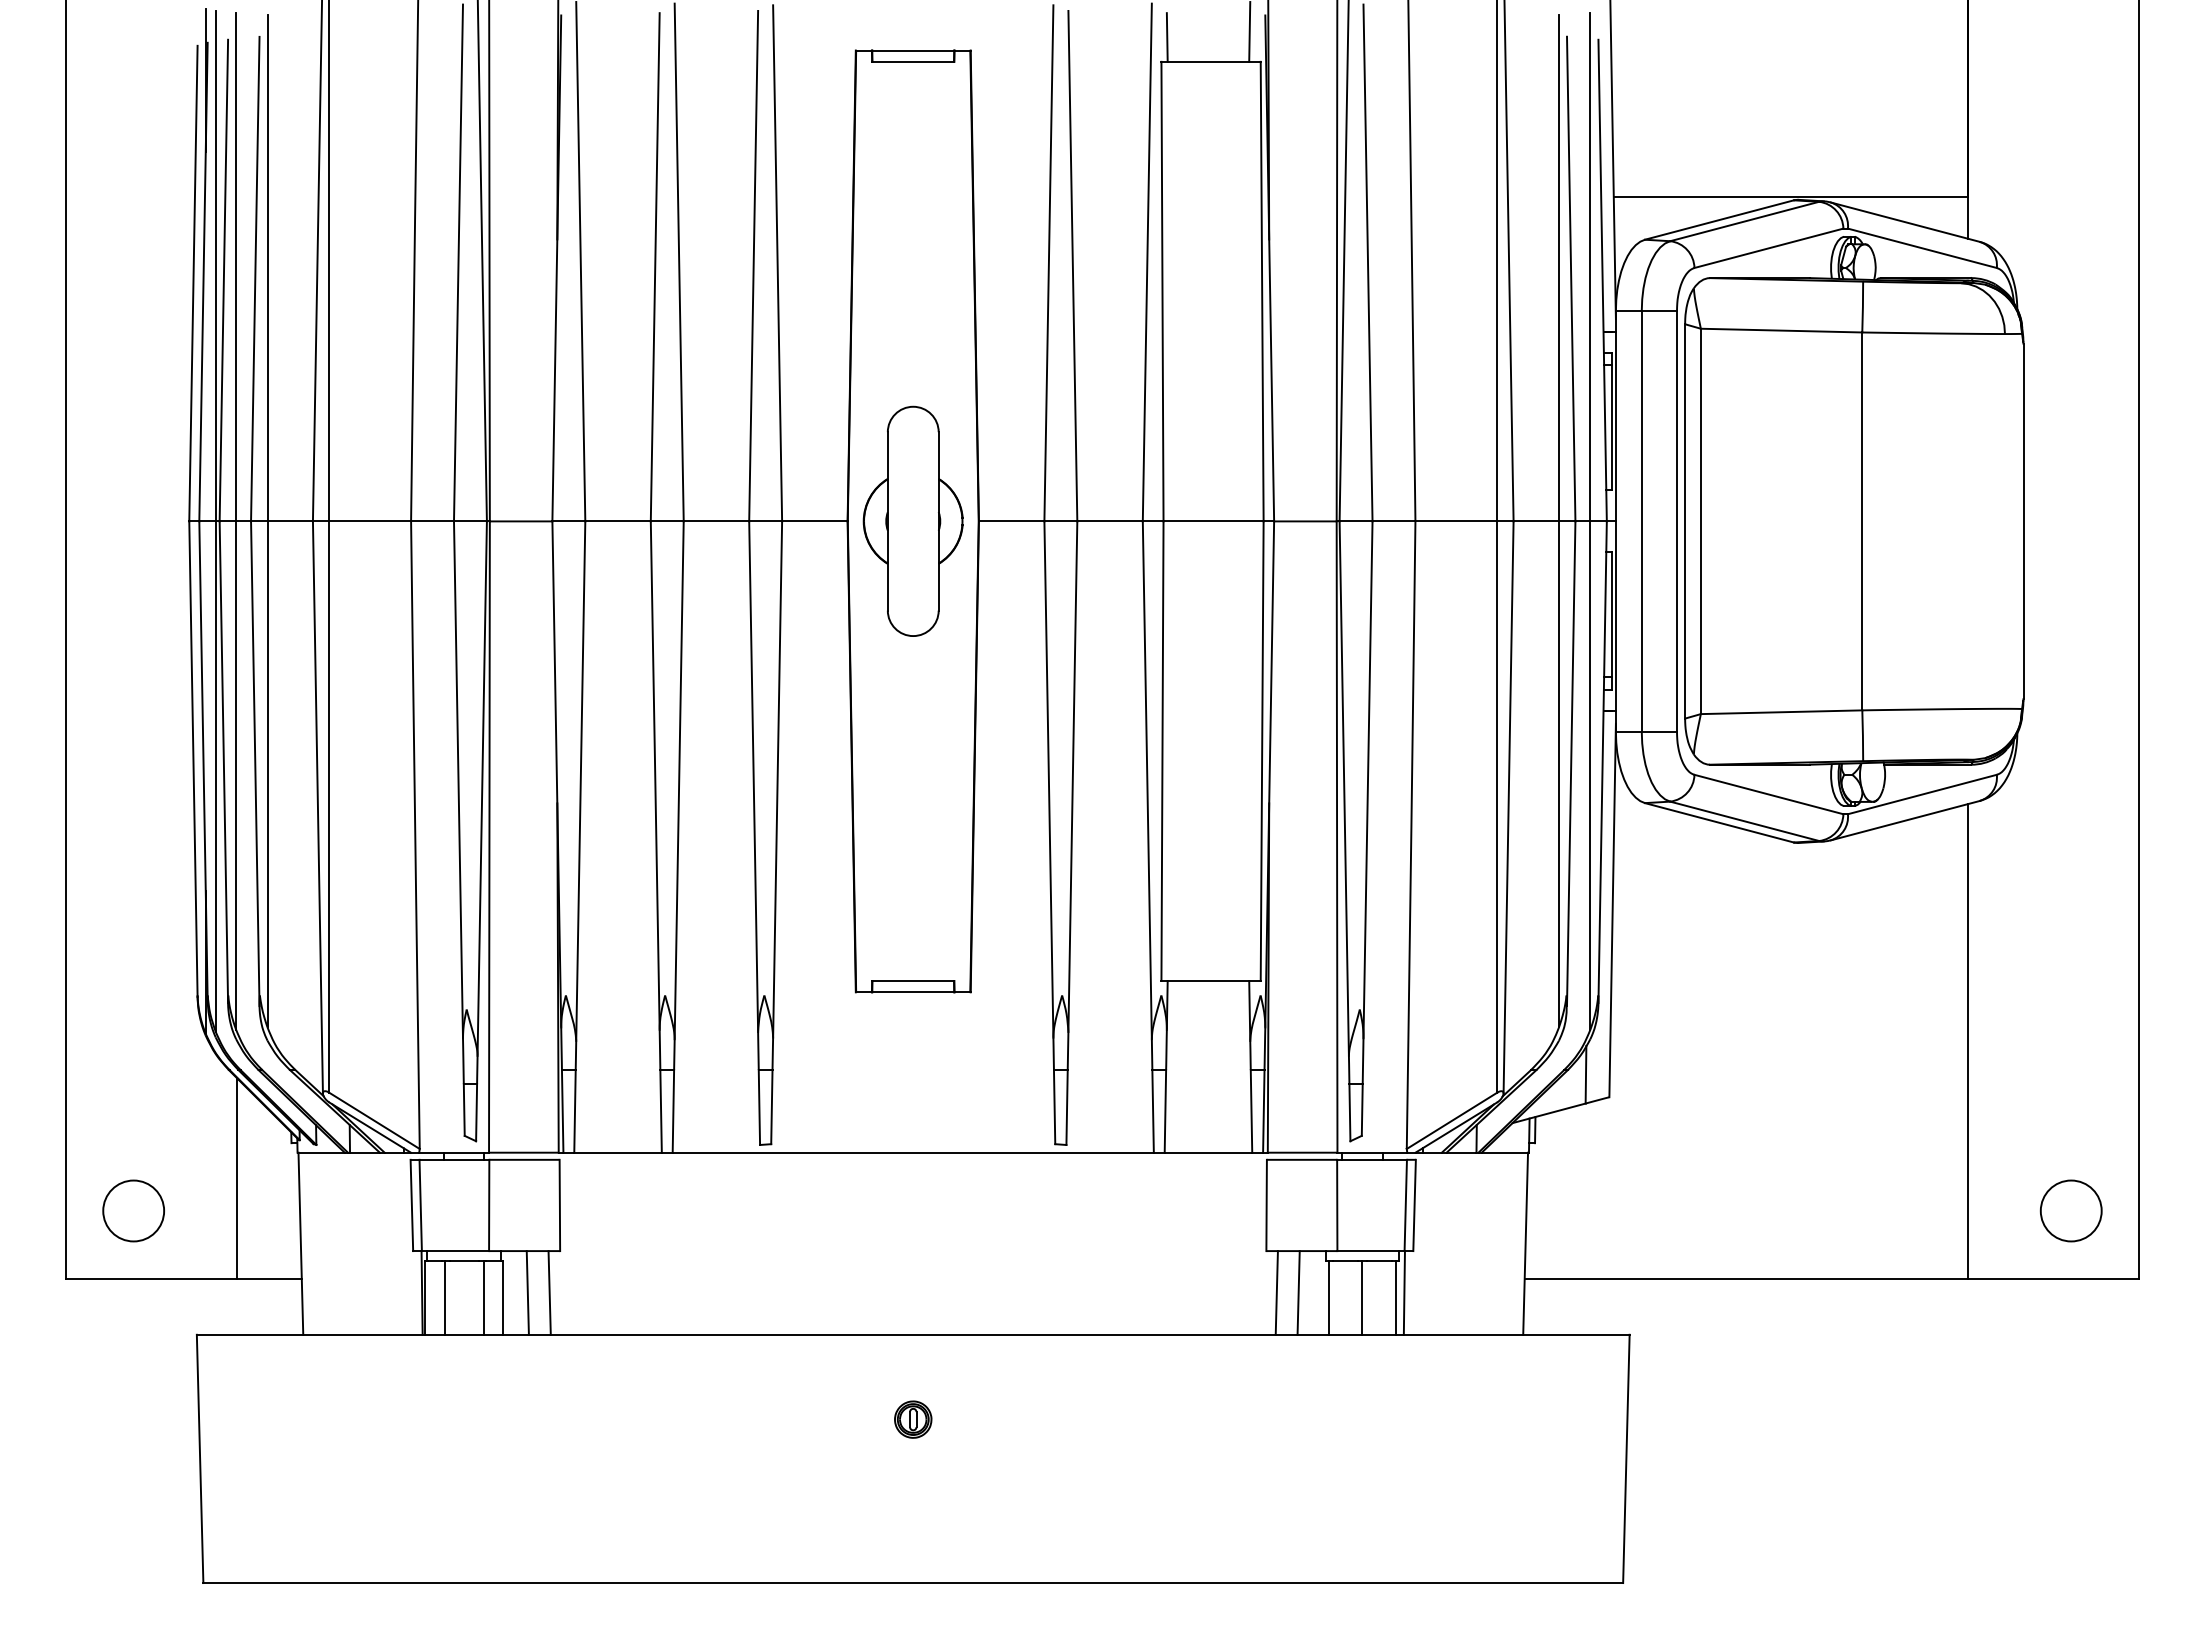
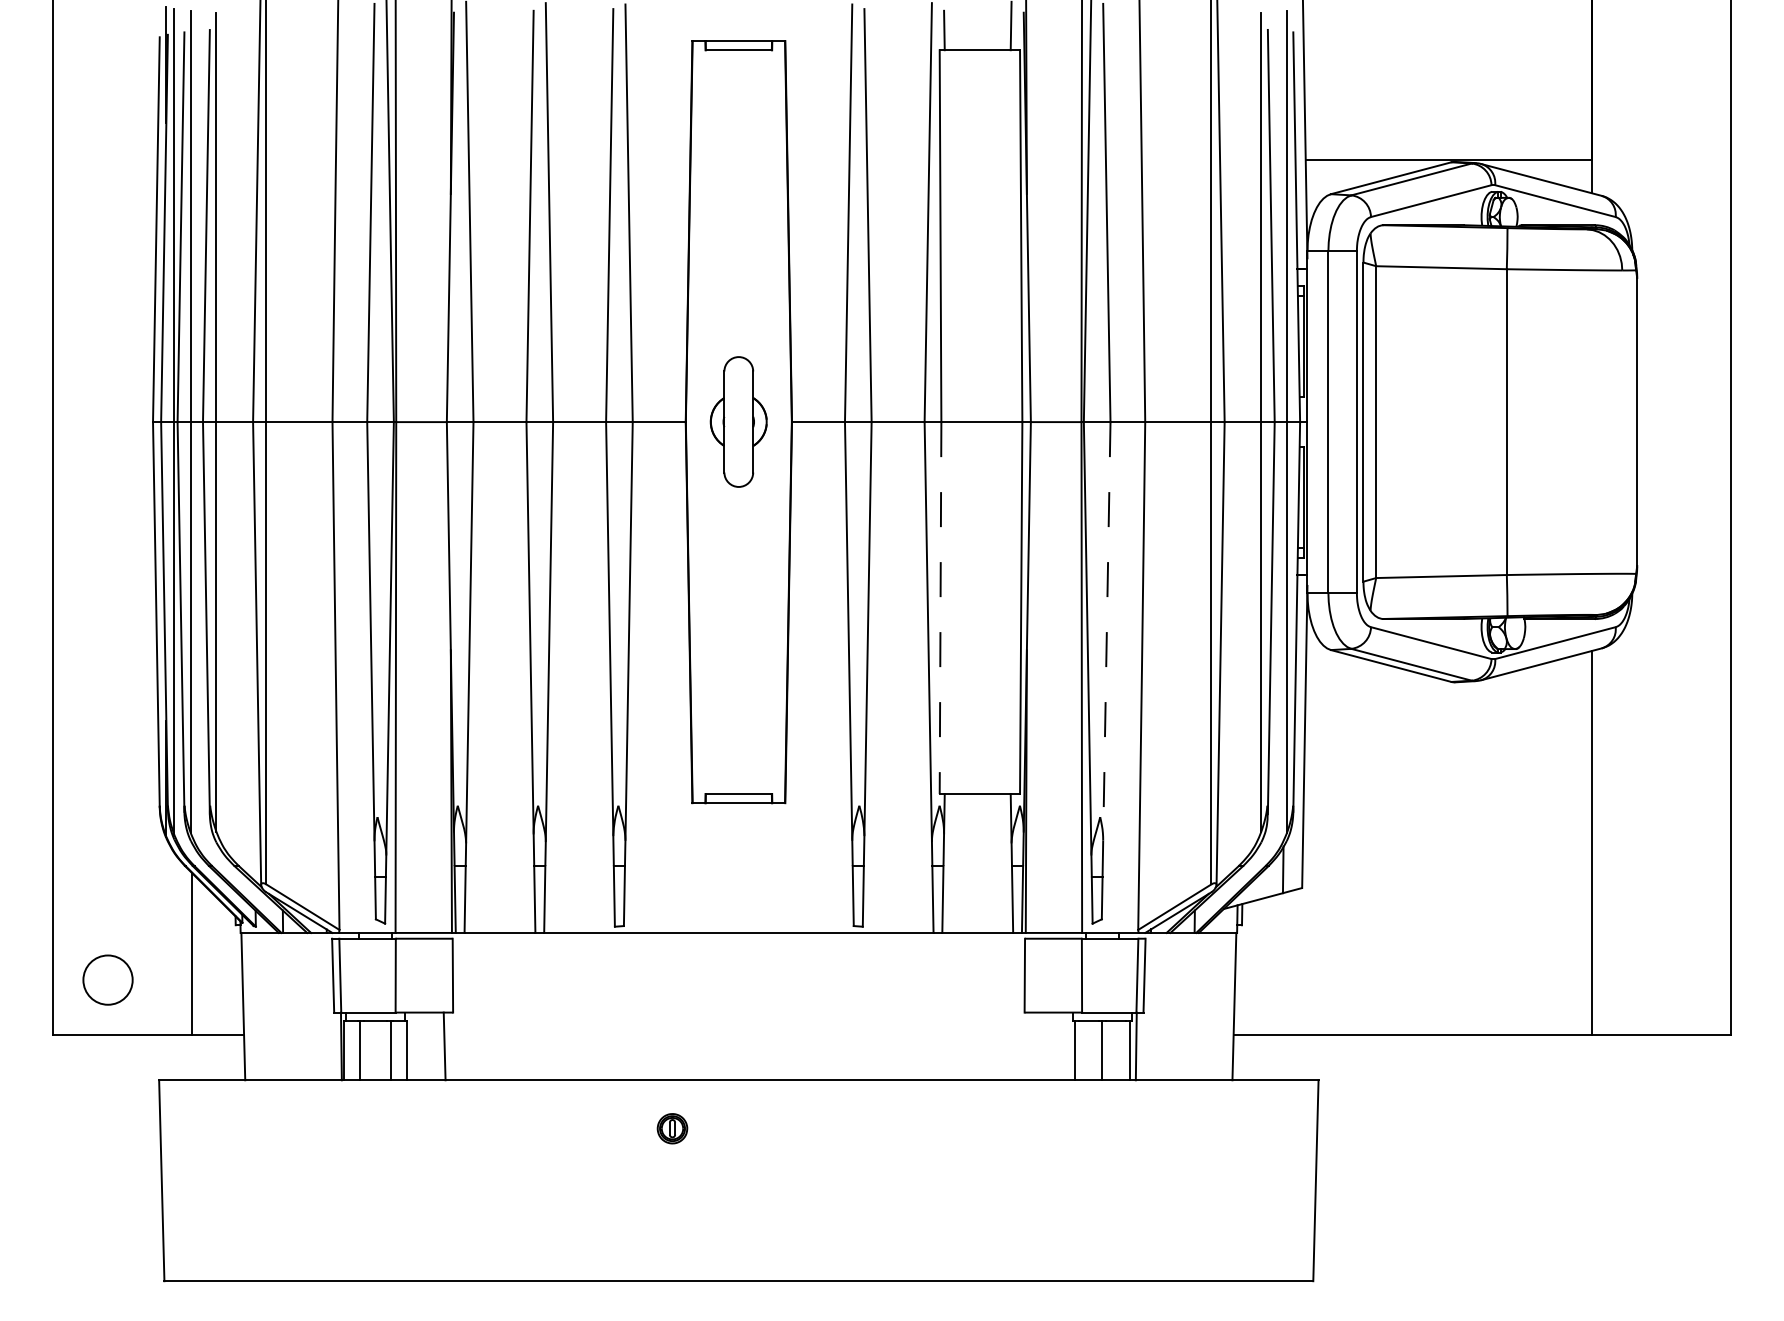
part: (912, 520) -> (738, 421), size x0.7
line: (1162, 751) -> (940, 608), solid -> dashed
line: (1368, 780) -> (1107, 631), solid -> dashed
circle: (2070, 1210) -> (1675, 979), removed
line: (527, 1292) -> (426, 1046), removed
line: (1276, 1292) -> (1032, 1046), removed
line: (1298, 1292) -> (1050, 1046), removed
part: (913, 1419) -> (672, 1128), moved

